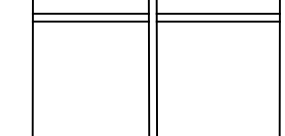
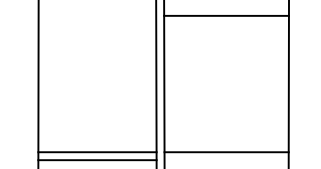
line: (90, 13) -> (97, 7), removed
line: (218, 13) -> (226, 7), removed
line: (90, 21) -> (97, 15), removed

